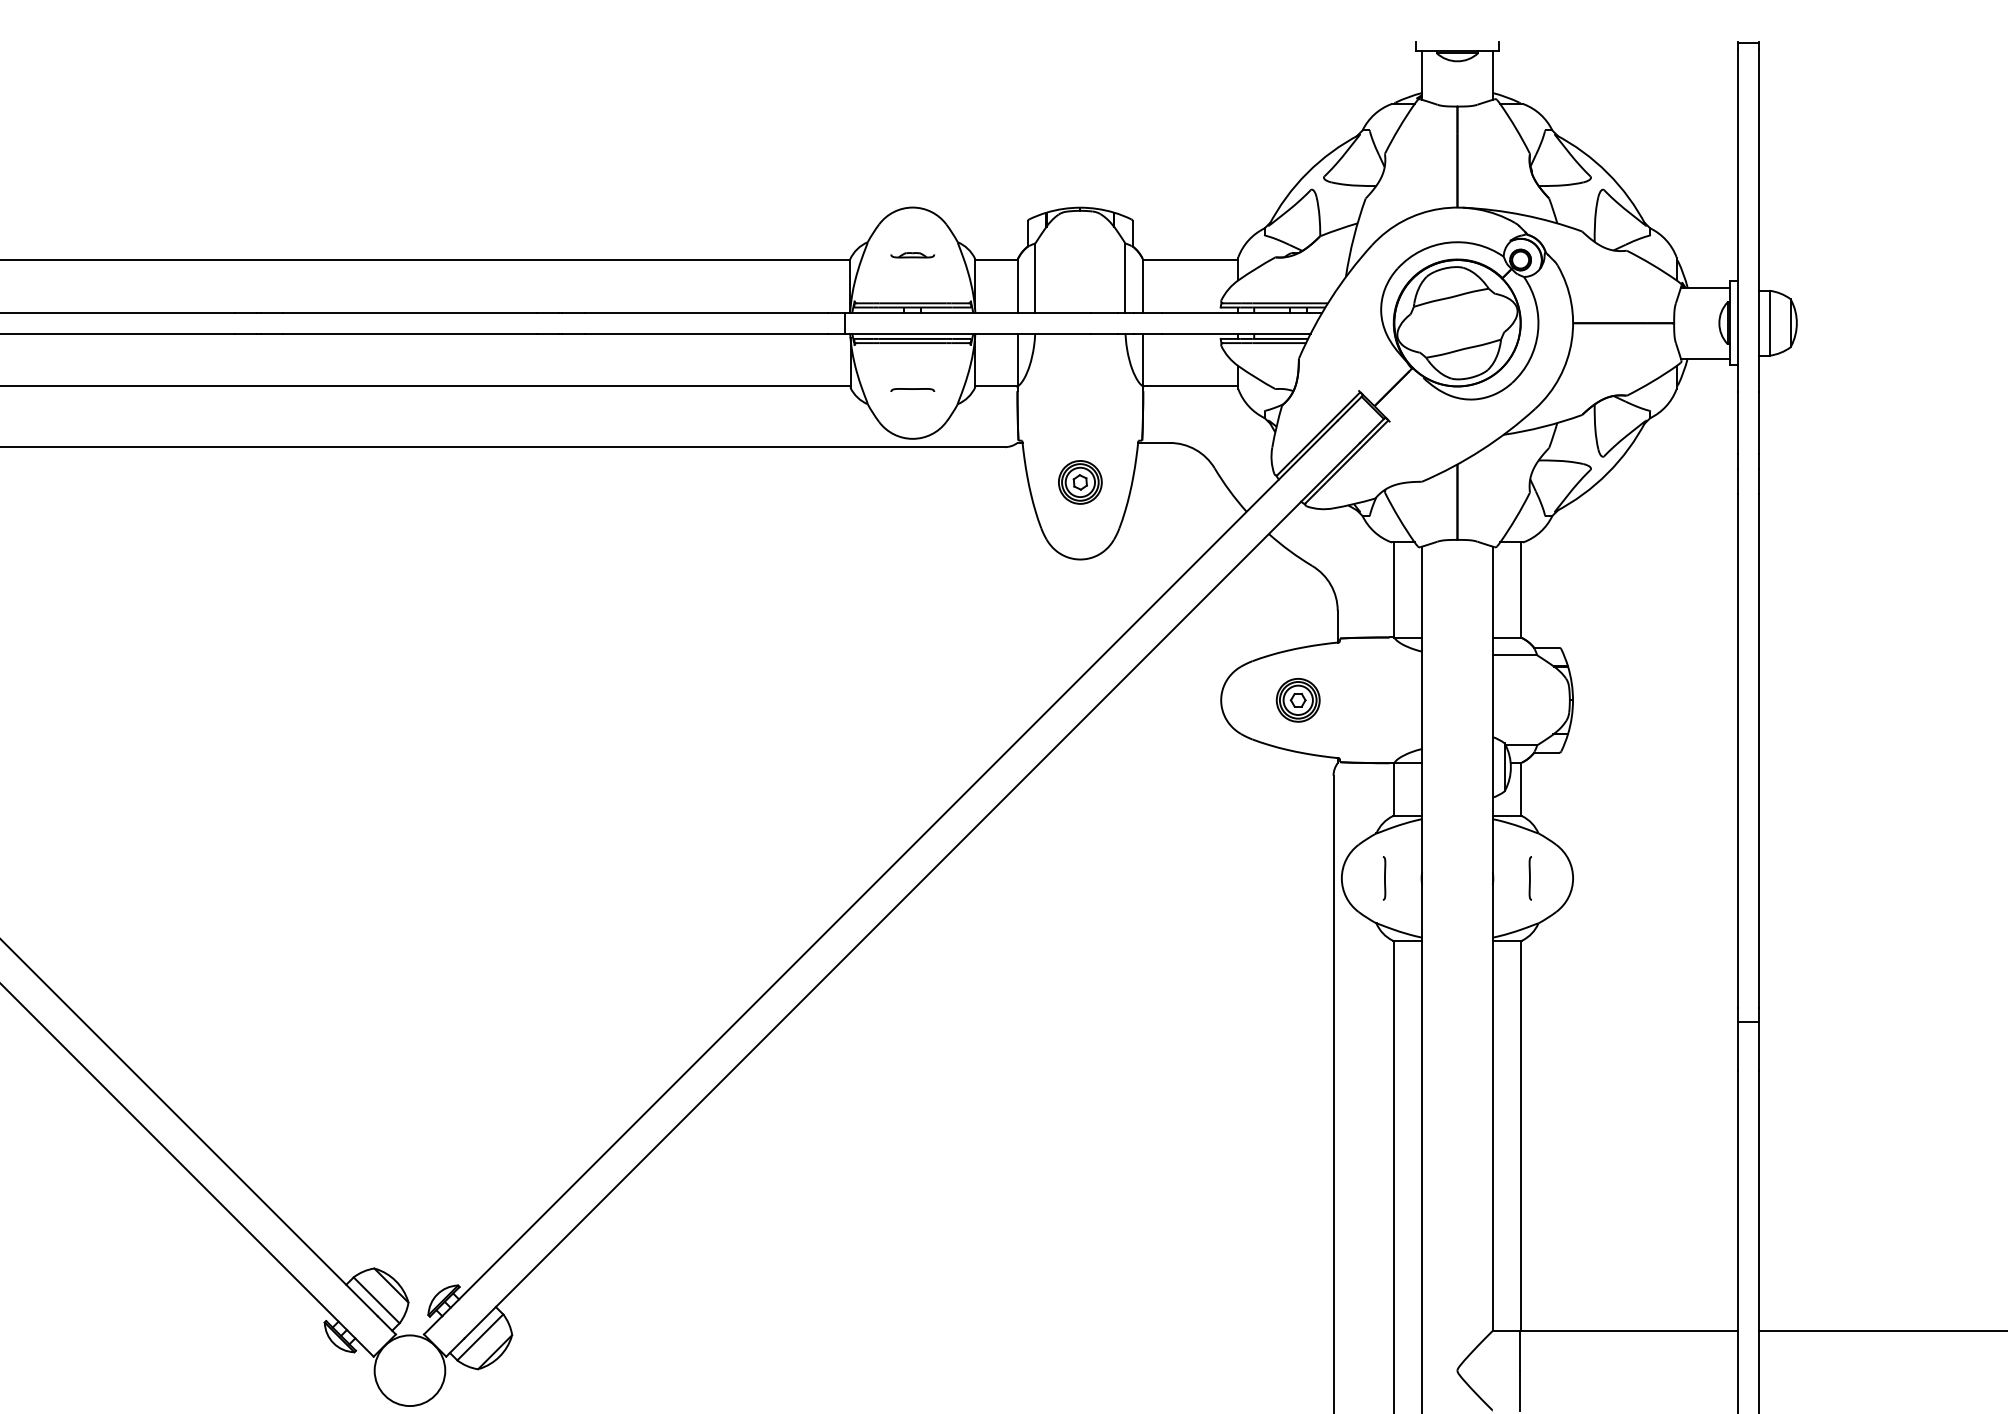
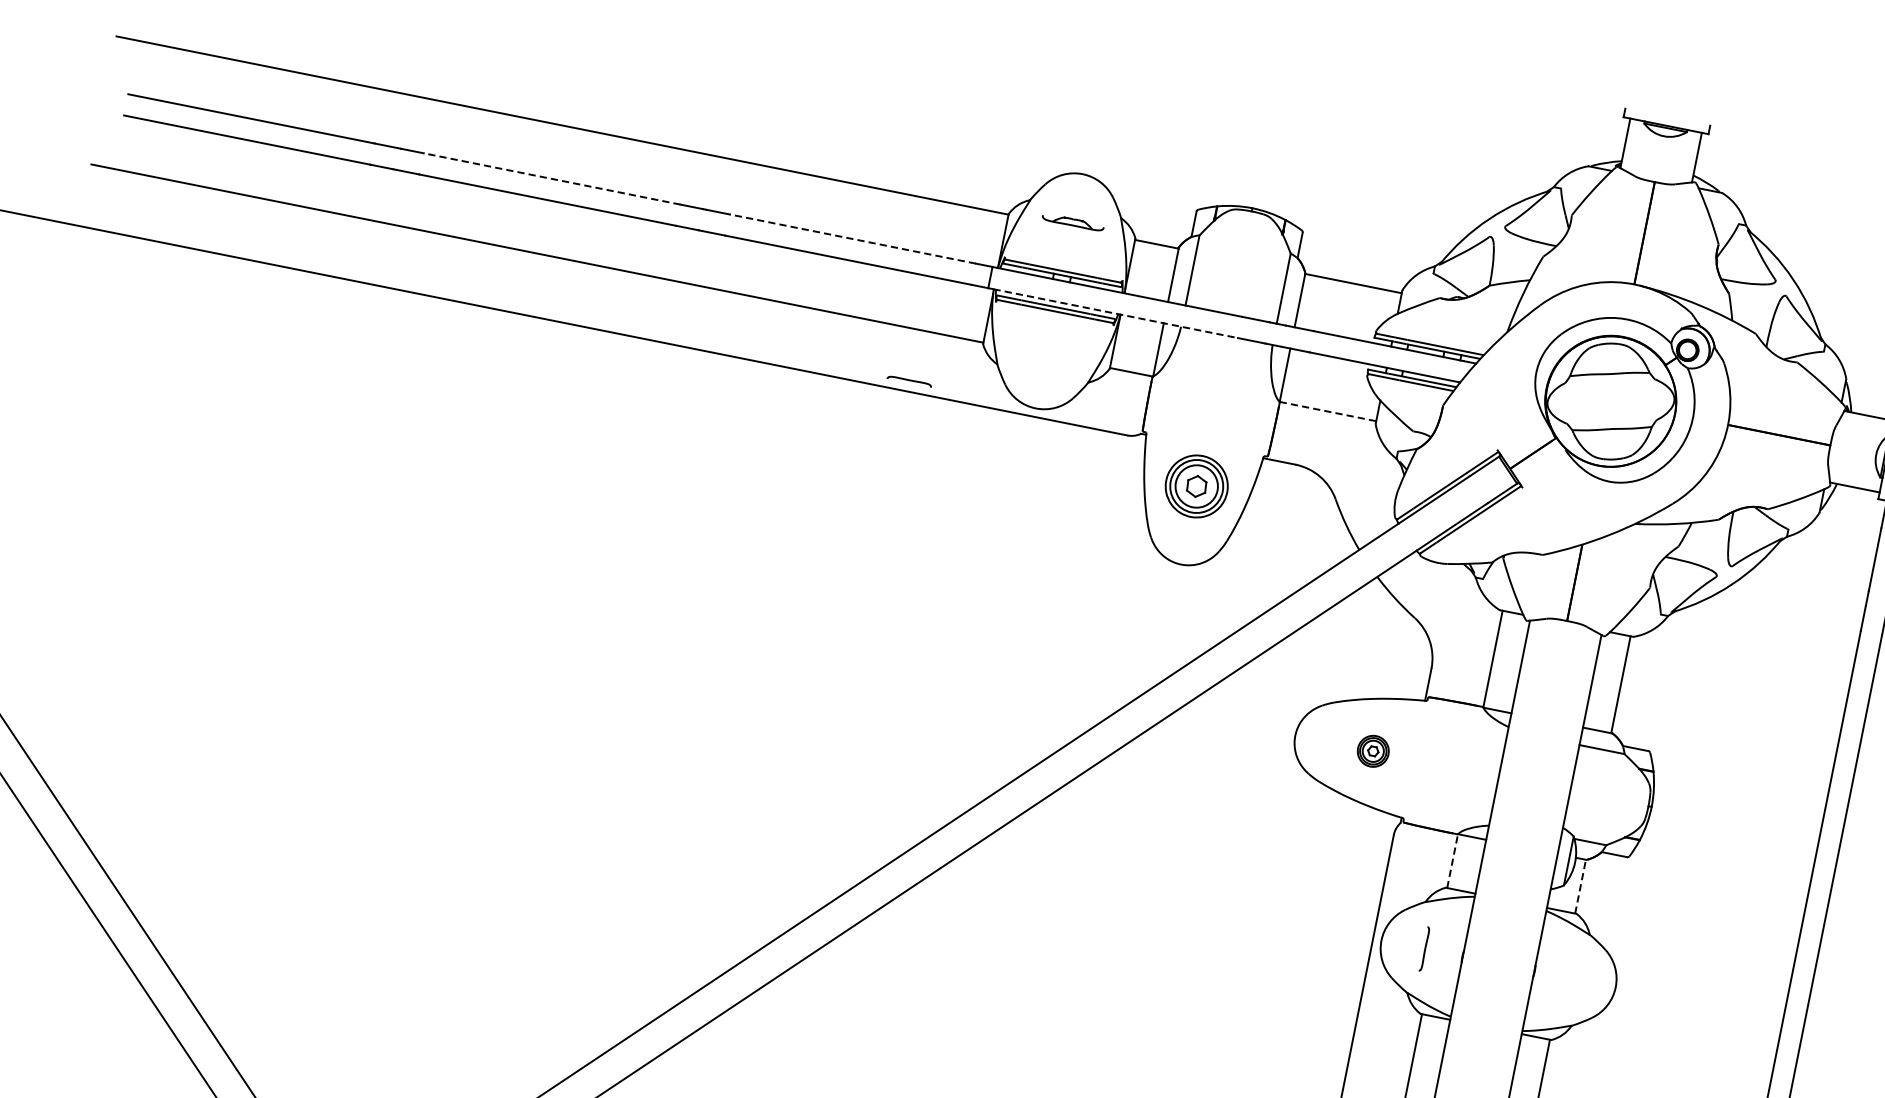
part: (912, 255) -> (1072, 222), size x1.4
line: (409, 312) -> (551, 178), solid -> dashed
line: (706, 312) -> (852, 238), solid -> dashed
line: (970, 333) -> (1115, 313), solid -> dashed
line: (1190, 386) -> (1327, 411), solid -> dashed
curve: (912, 389) -> (909, 380), moved
part: (1080, 482) -> (1196, 486), size x1.4
part: (1297, 700) -> (1372, 751), size x0.7
line: (1394, 789) -> (1452, 861), solid -> dashed
line: (1520, 789) -> (1580, 886), solid -> dashed
line: (1529, 878) -> (1571, 978), removed

